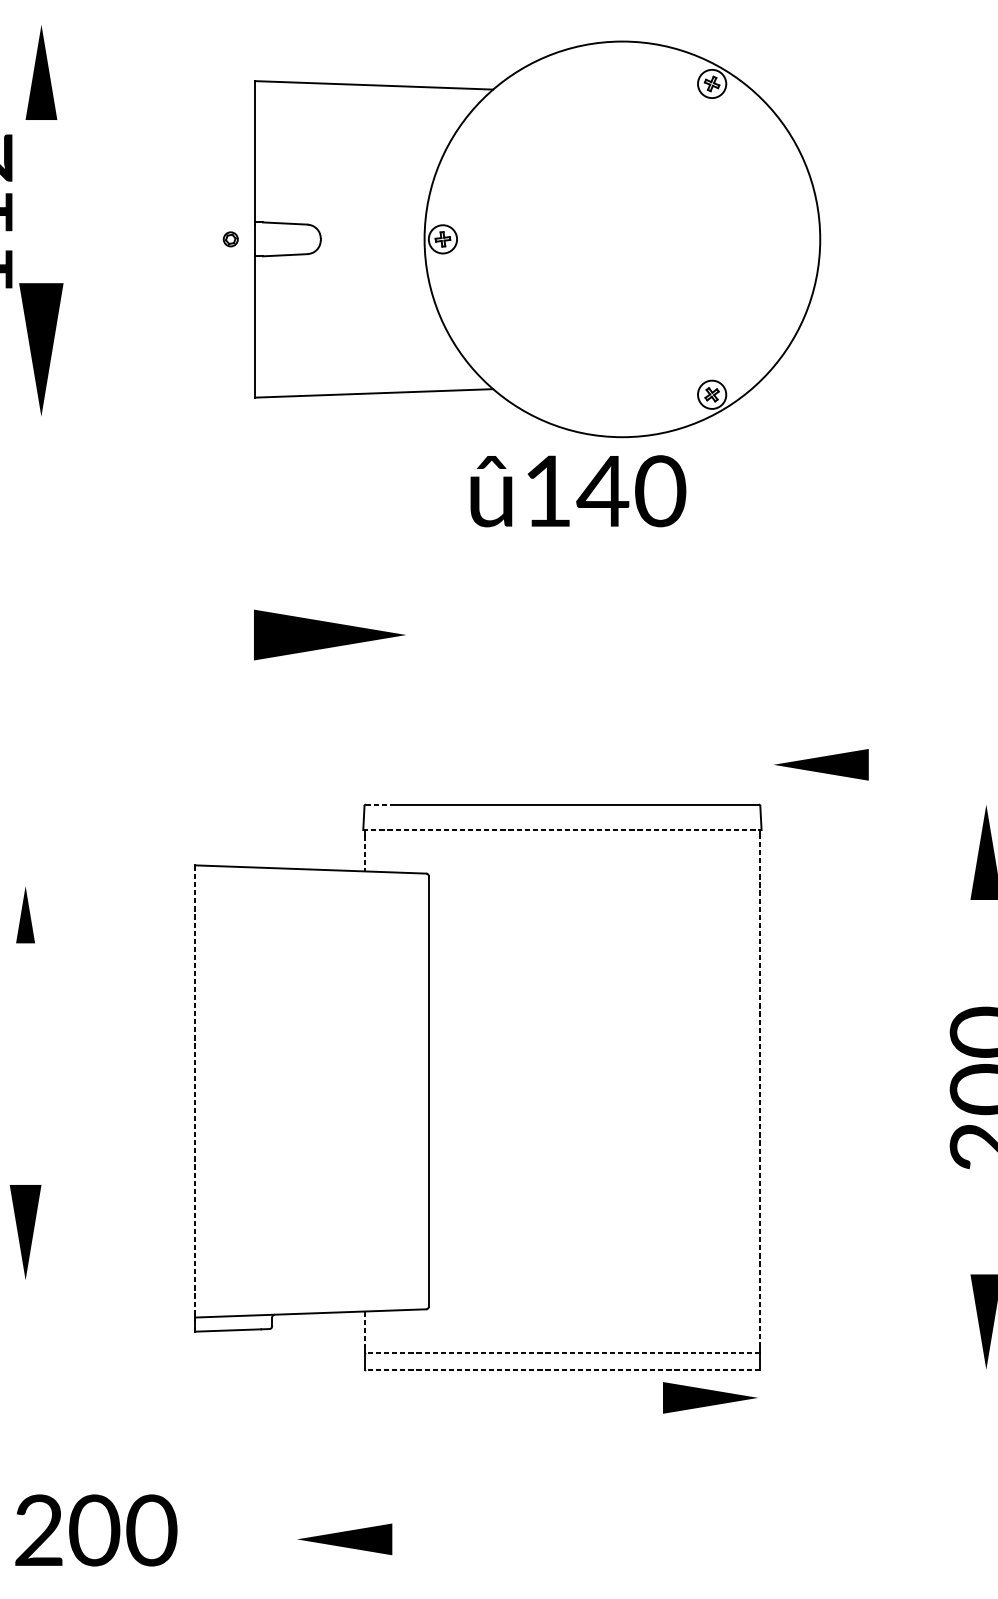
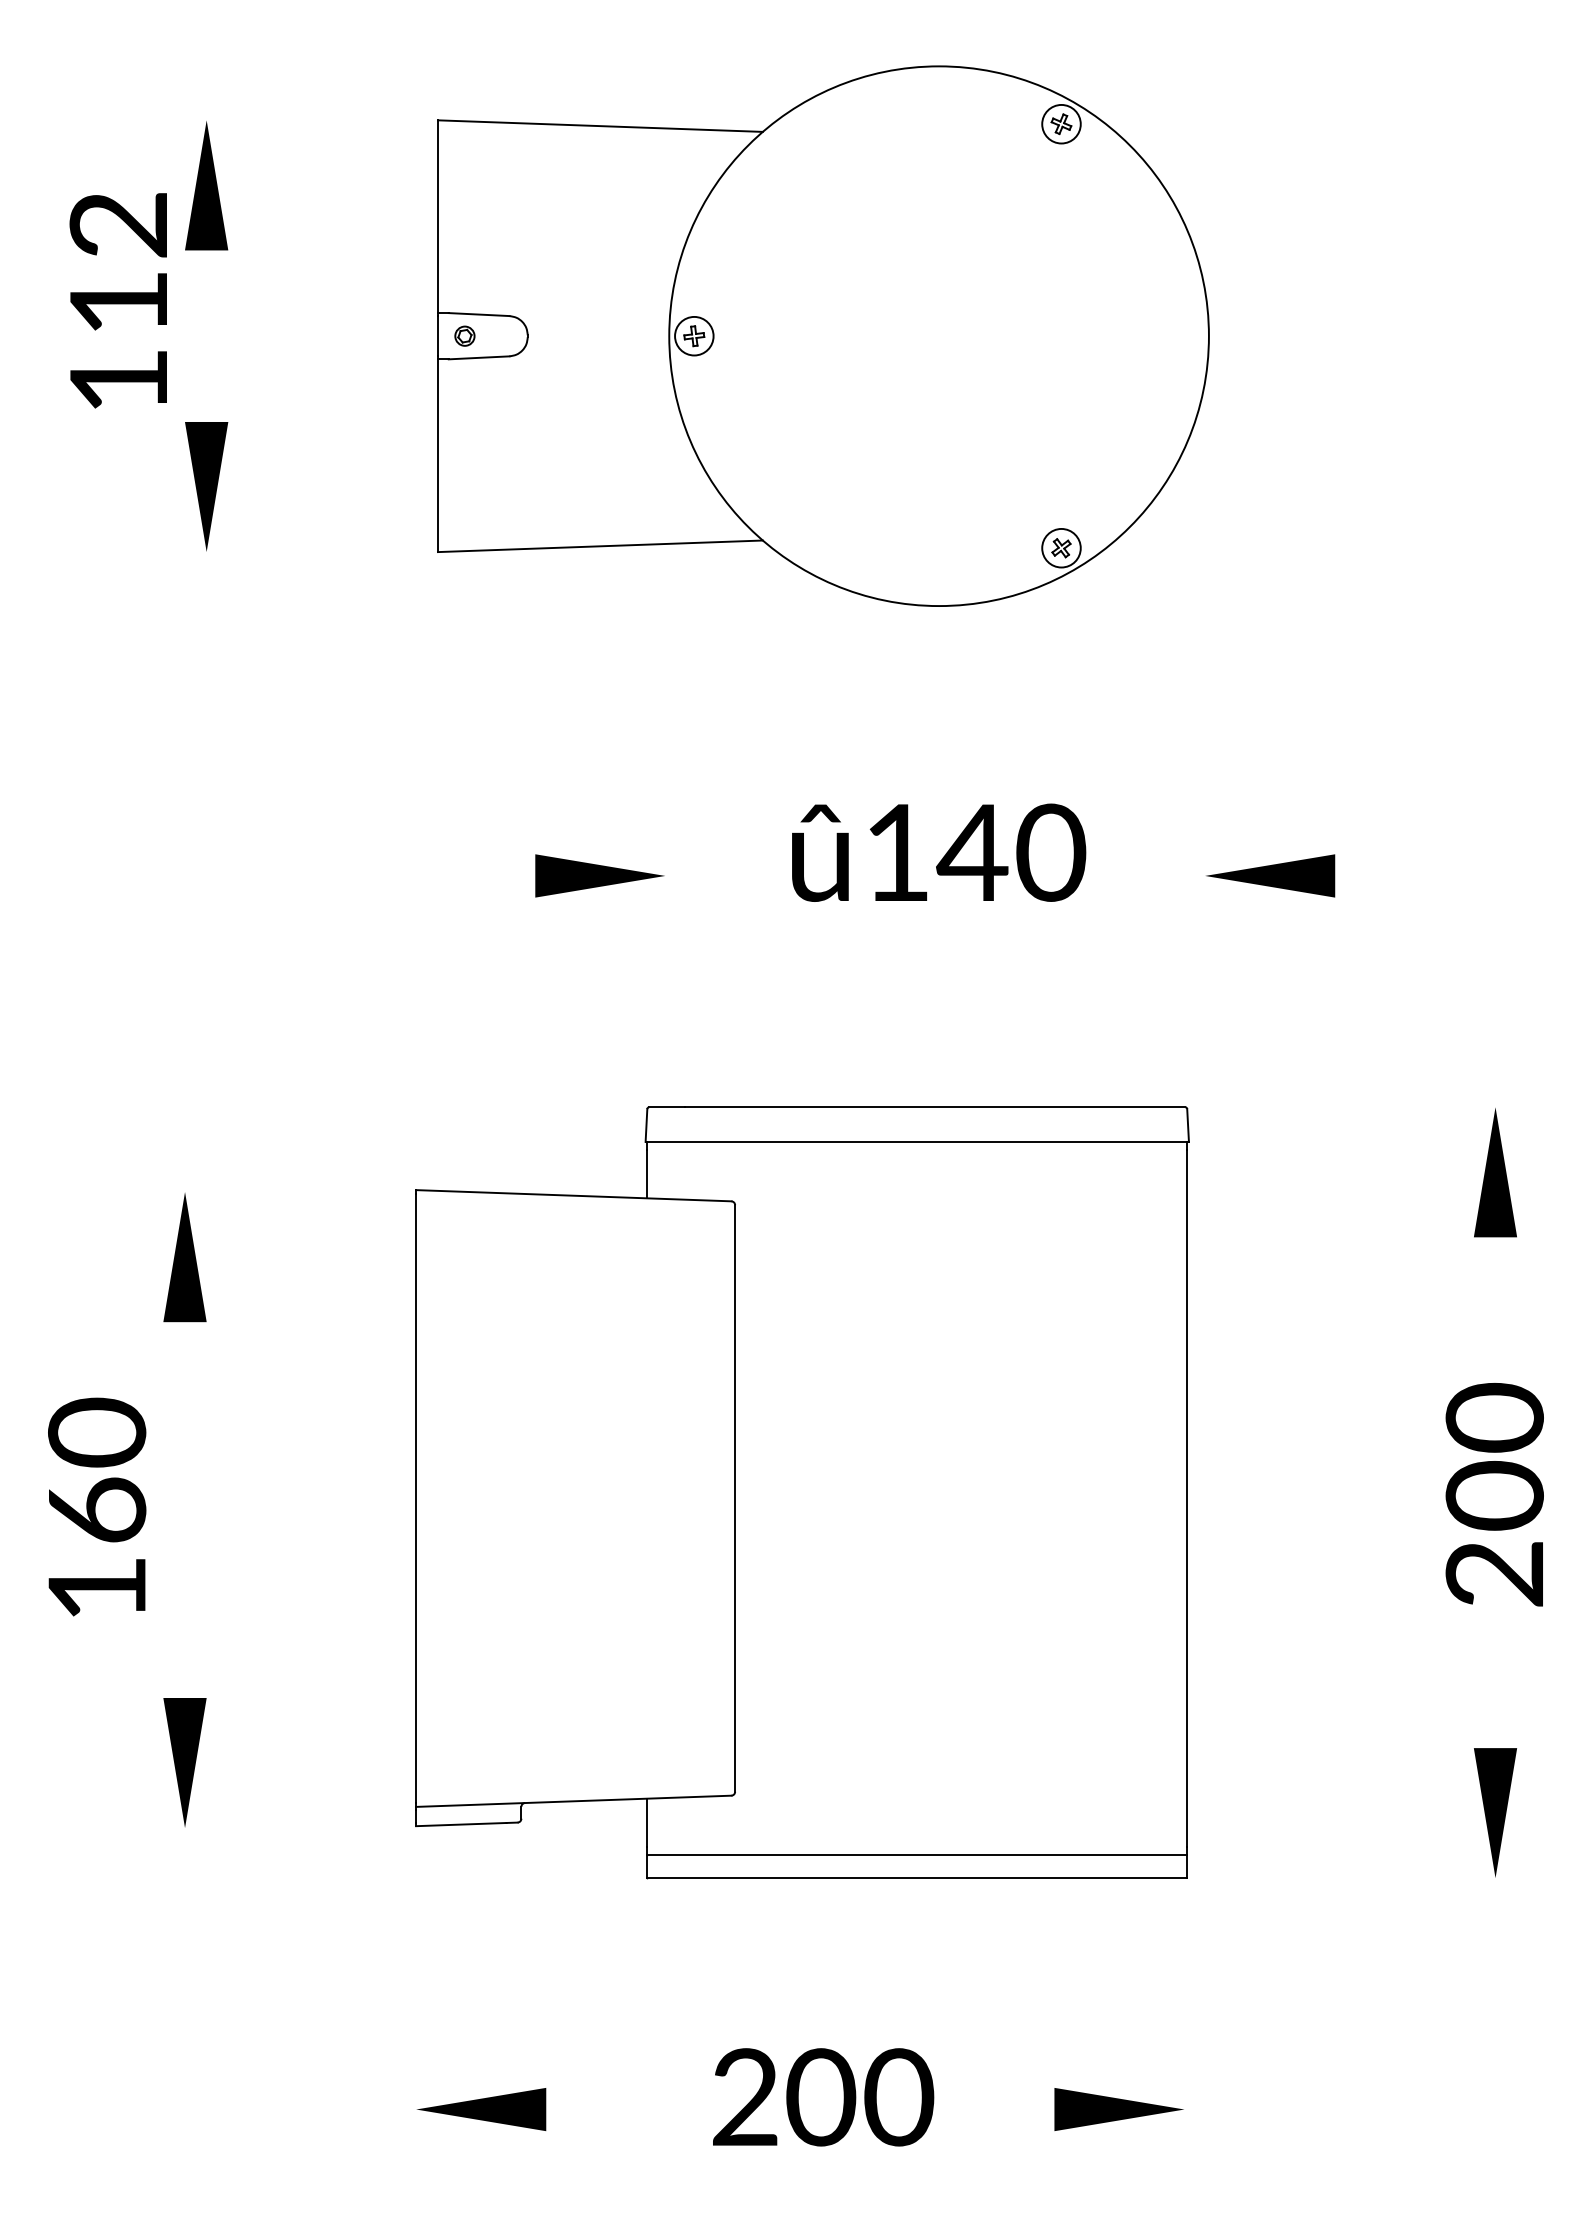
part: (41, 72) -> (206, 185), moved
part: (537, 238) -> (823, 335), moved
part: (41, 349) -> (206, 486), size x0.71
text: (578, 491) -> (939, 852), moved
part: (329, 634) -> (599, 875), size x0.62
part: (821, 764) -> (1270, 875), moved
line: (379, 804) -> (667, 1107), dashed -> solid
line: (562, 829) -> (917, 1141), dashed -> solid
line: (364, 853) -> (647, 1174), dashed -> solid
part: (25, 914) -> (184, 1257), size x1.67
line: (195, 1091) -> (416, 1498), dashed -> solid
line: (760, 1091) -> (1187, 1498), dashed -> solid
part: (25, 1232) -> (184, 1762), moved
line: (364, 1329) -> (647, 1823), dashed -> solid
line: (562, 1353) -> (917, 1855), dashed -> solid
line: (562, 1370) -> (917, 1878), dashed -> solid
part: (709, 1397) -> (1118, 2109), moved
text: (96, 1530) -> (823, 2097), moved
part: (344, 1539) -> (481, 2109), moved

